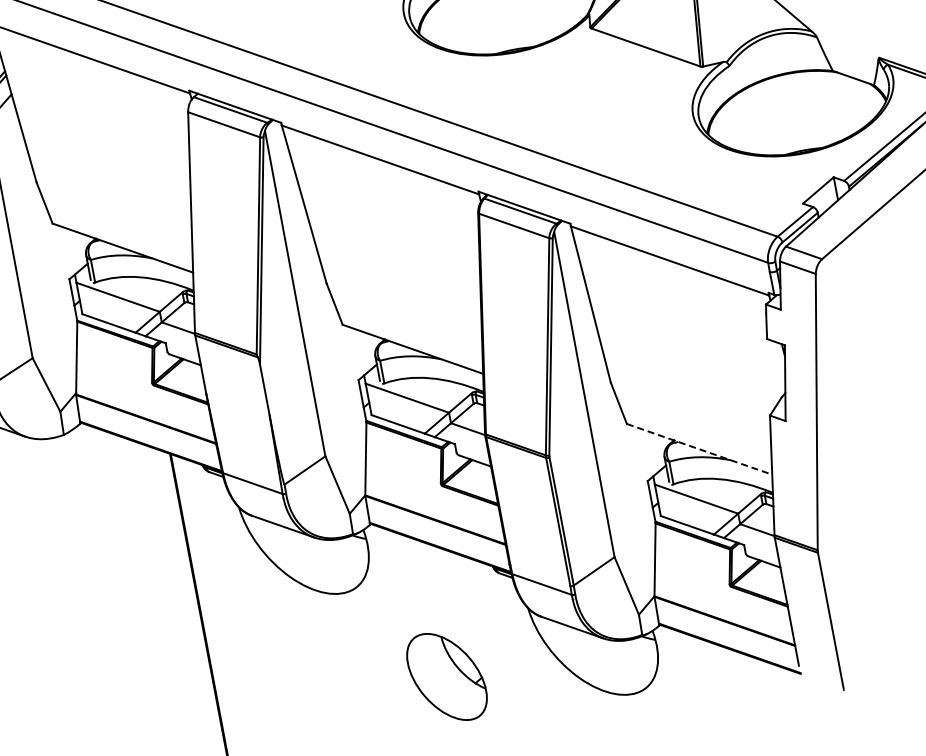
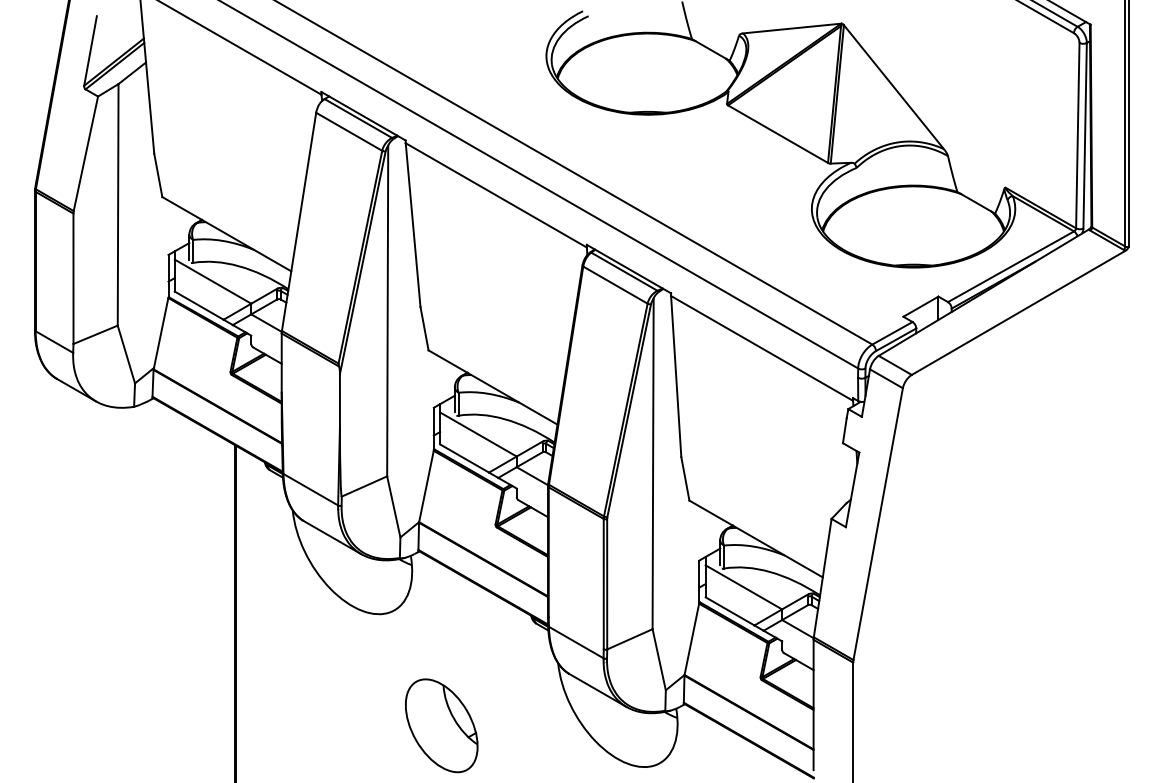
line: (700, 449) -> (756, 539), dashed -> solid
part: (446, 676) -> (441, 725), moved

